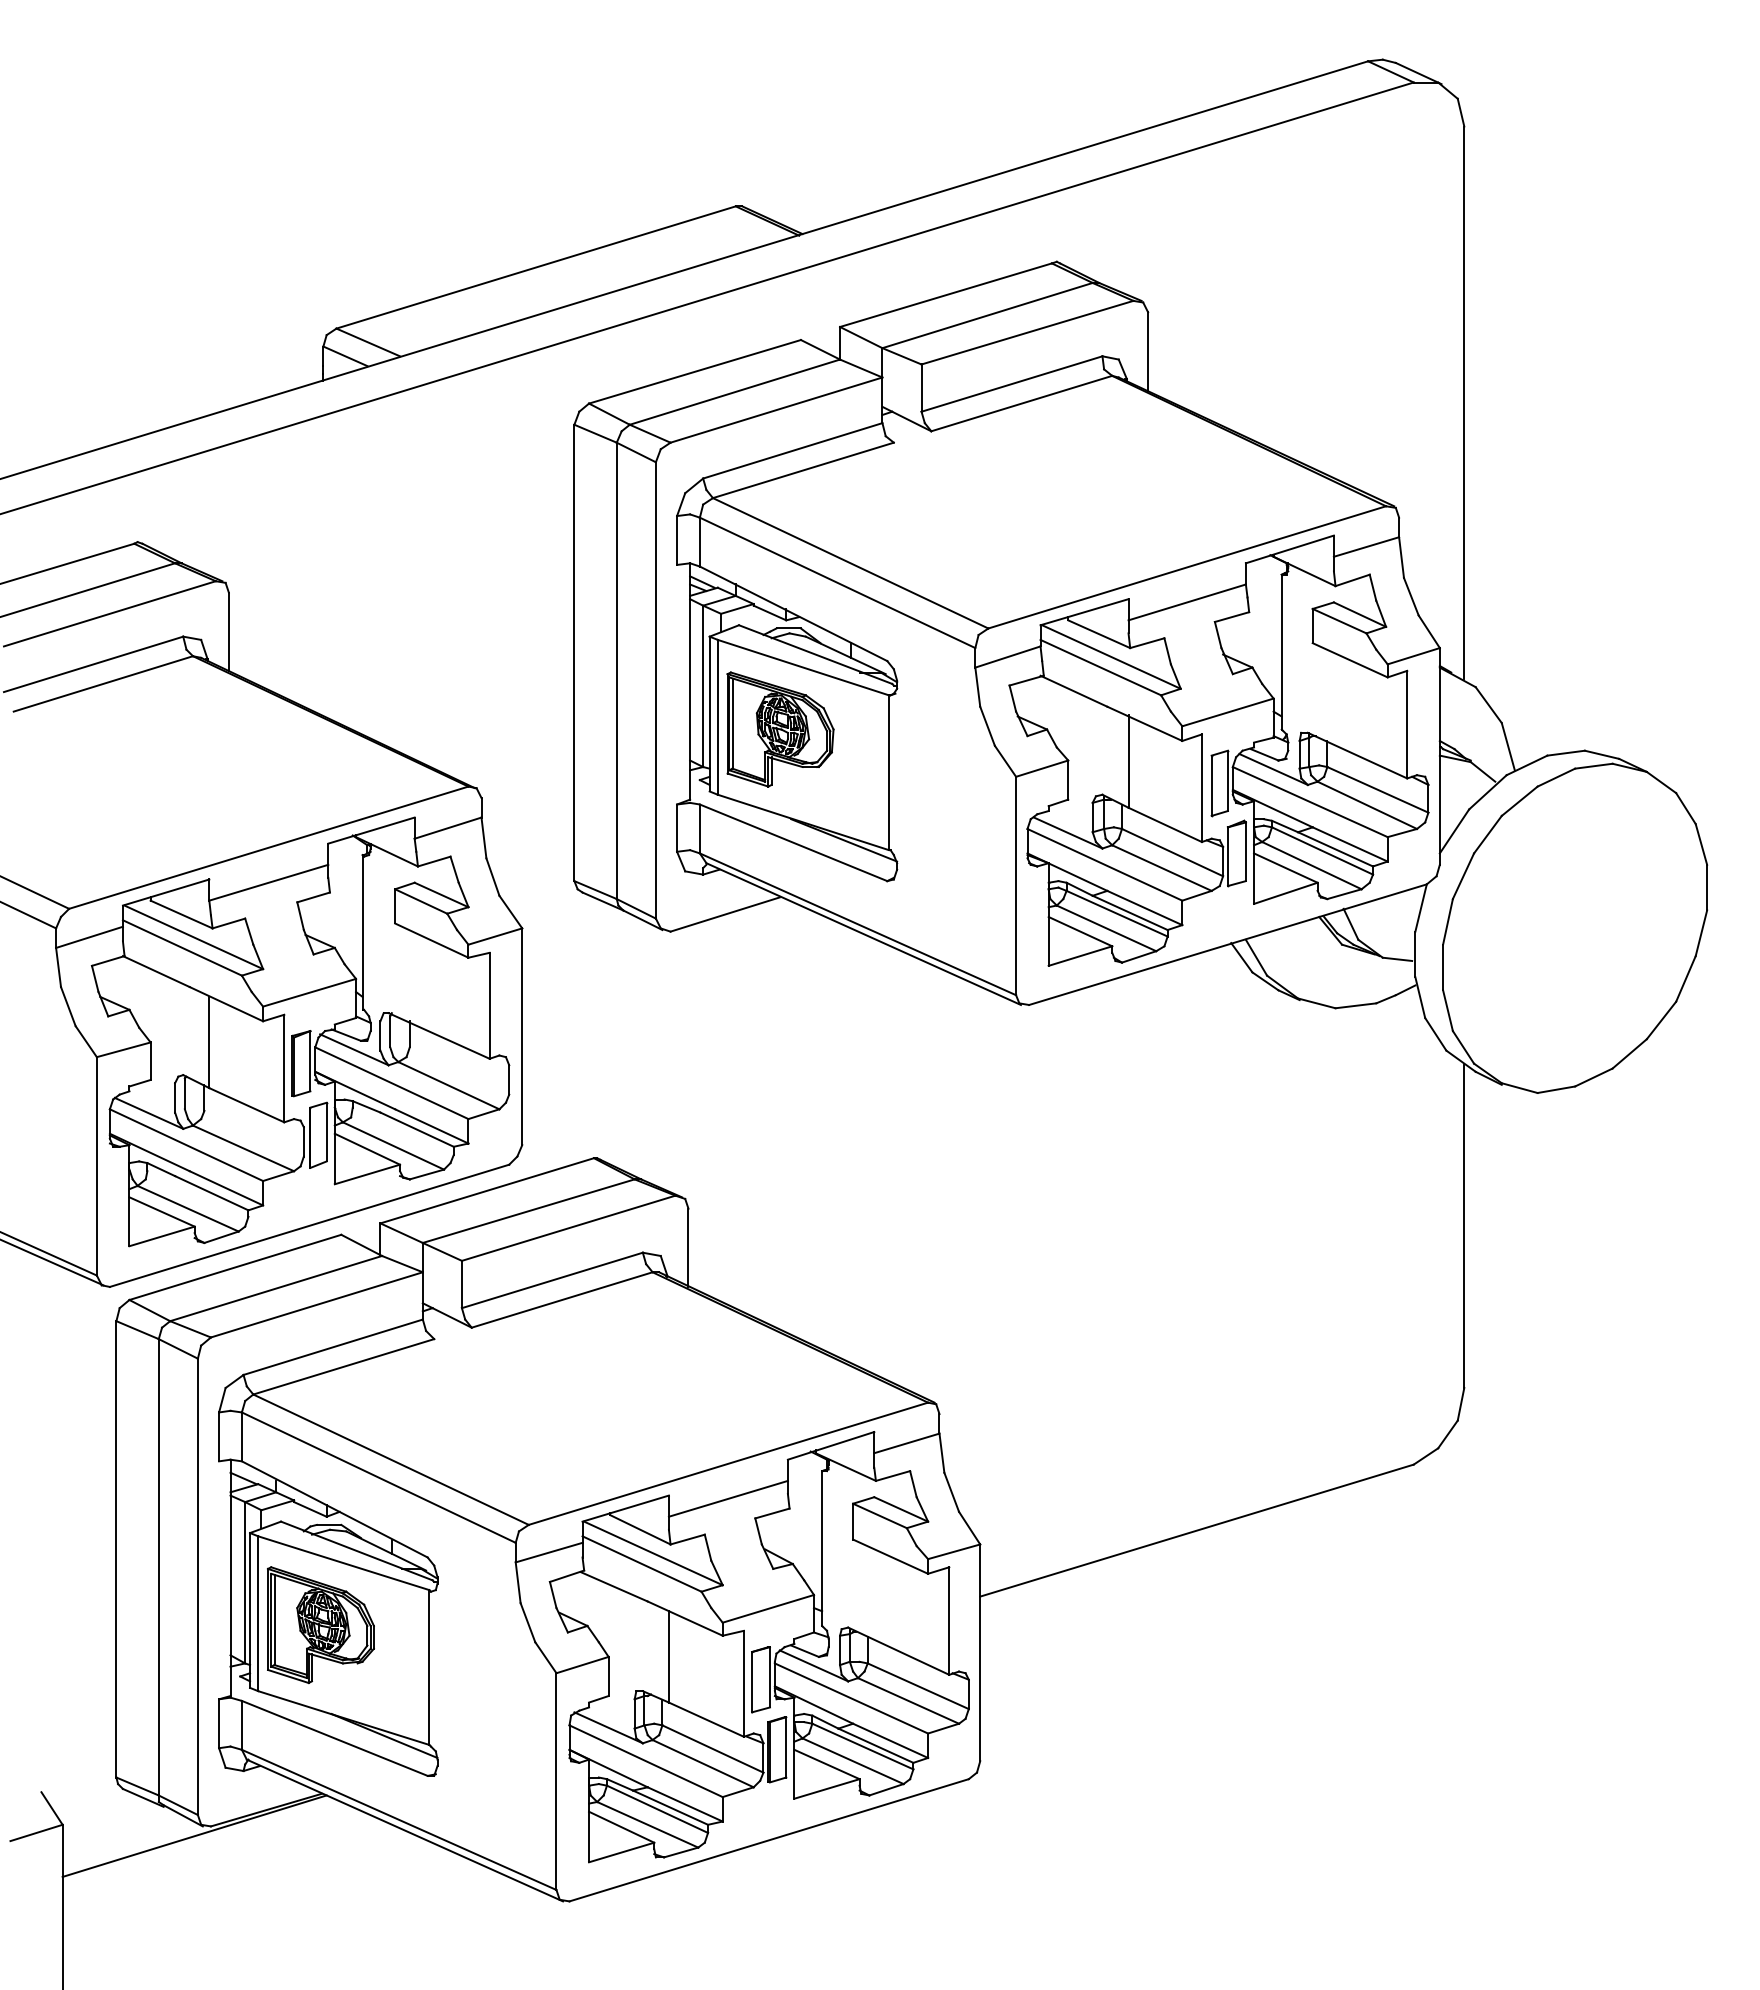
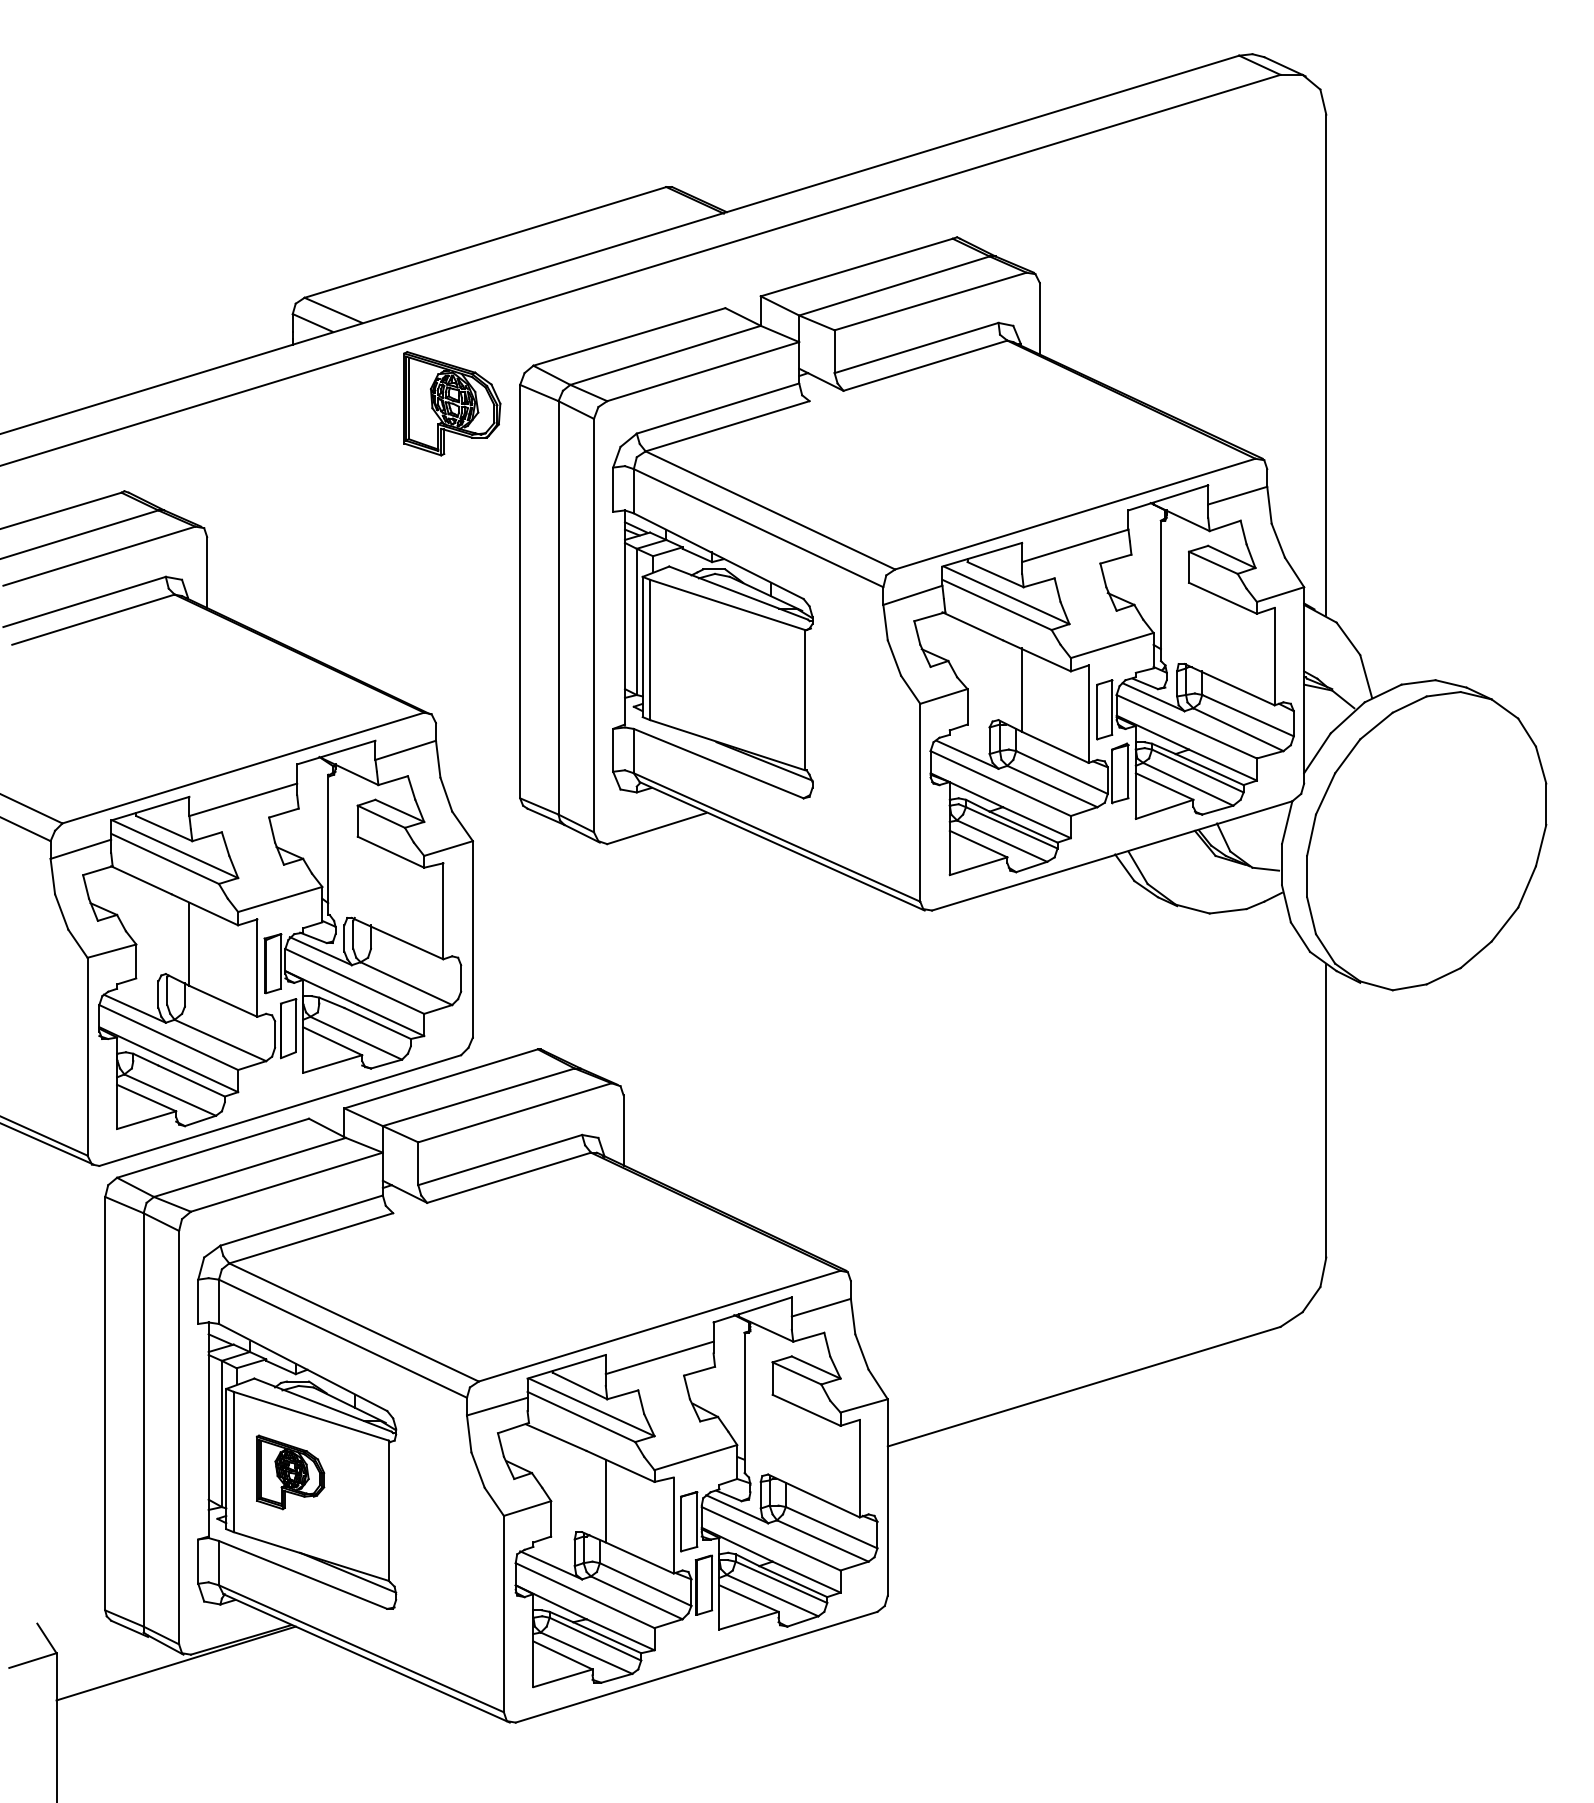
part: (780, 729) -> (452, 403), moved
part: (320, 1625) -> (290, 1472), size x0.7

